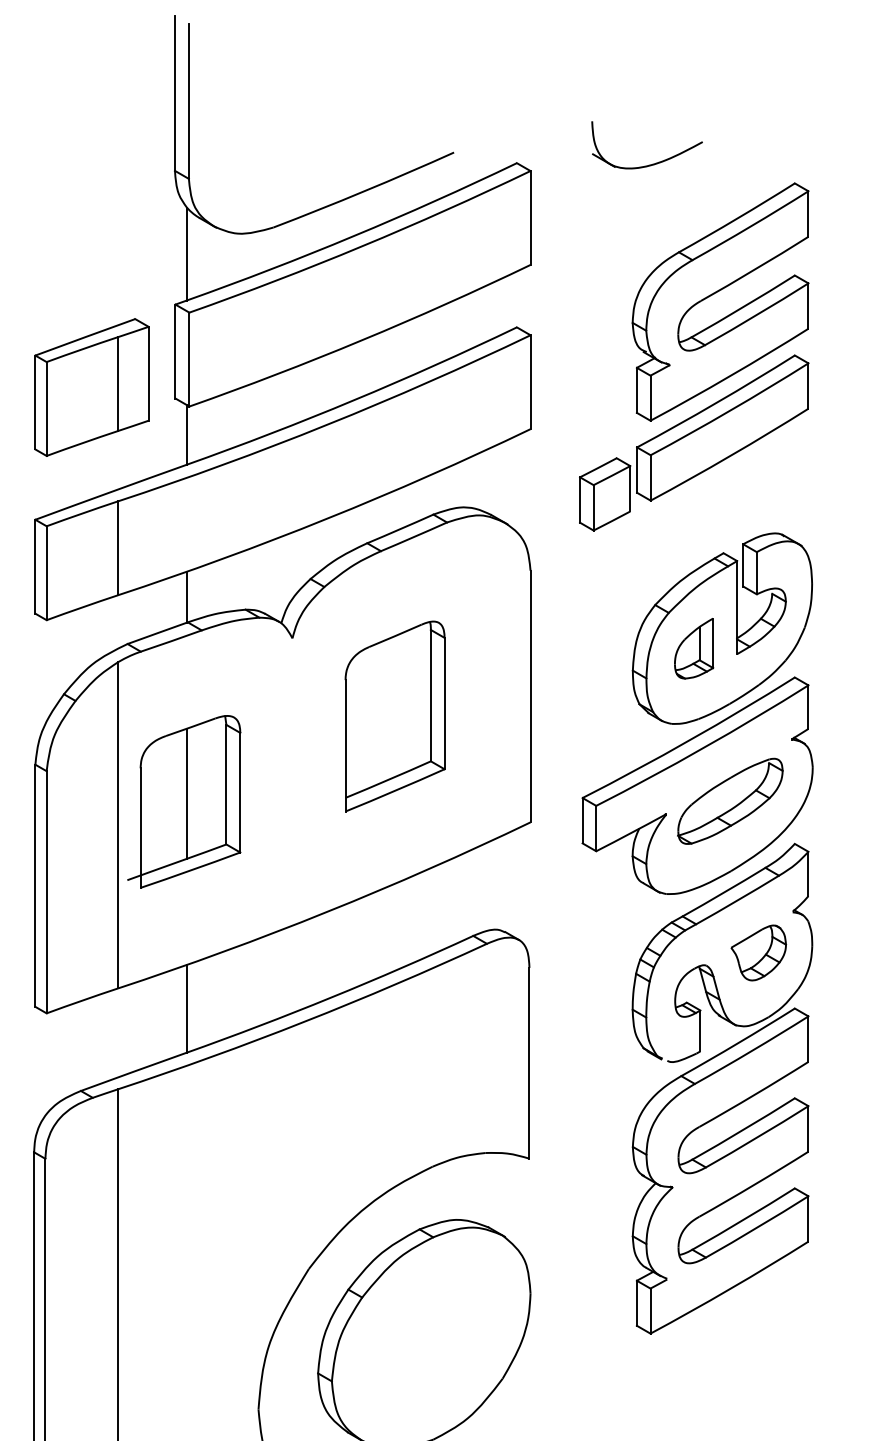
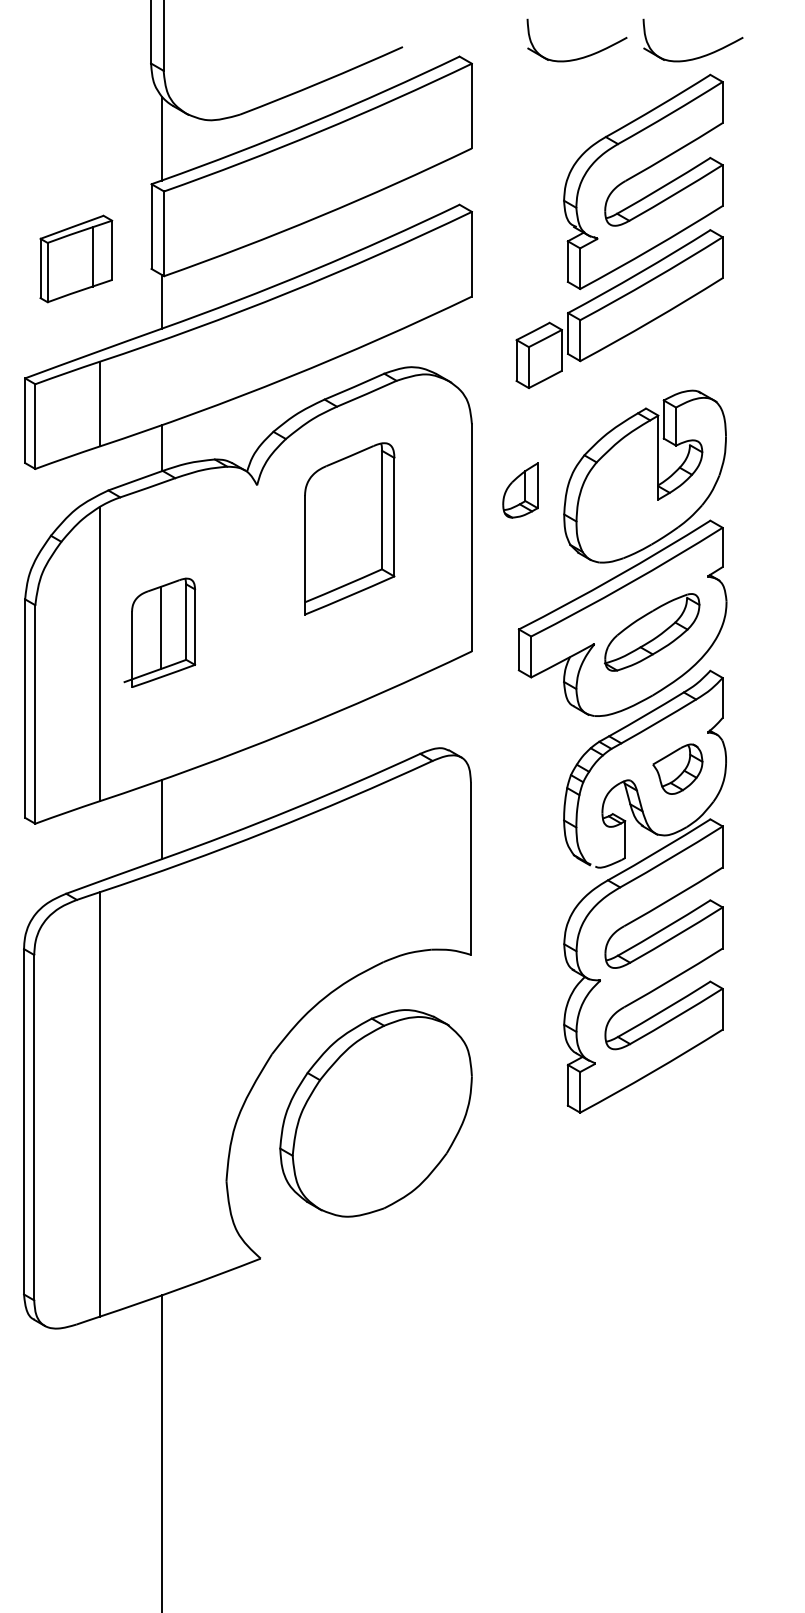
part: (778, 164) -> (695, 57), added
part: (92, 386) -> (76, 258), size x0.7
part: (694, 648) -> (520, 490), moved
part: (394, 716) -> (349, 528), moved
part: (184, 801) -> (159, 632), size x0.7

